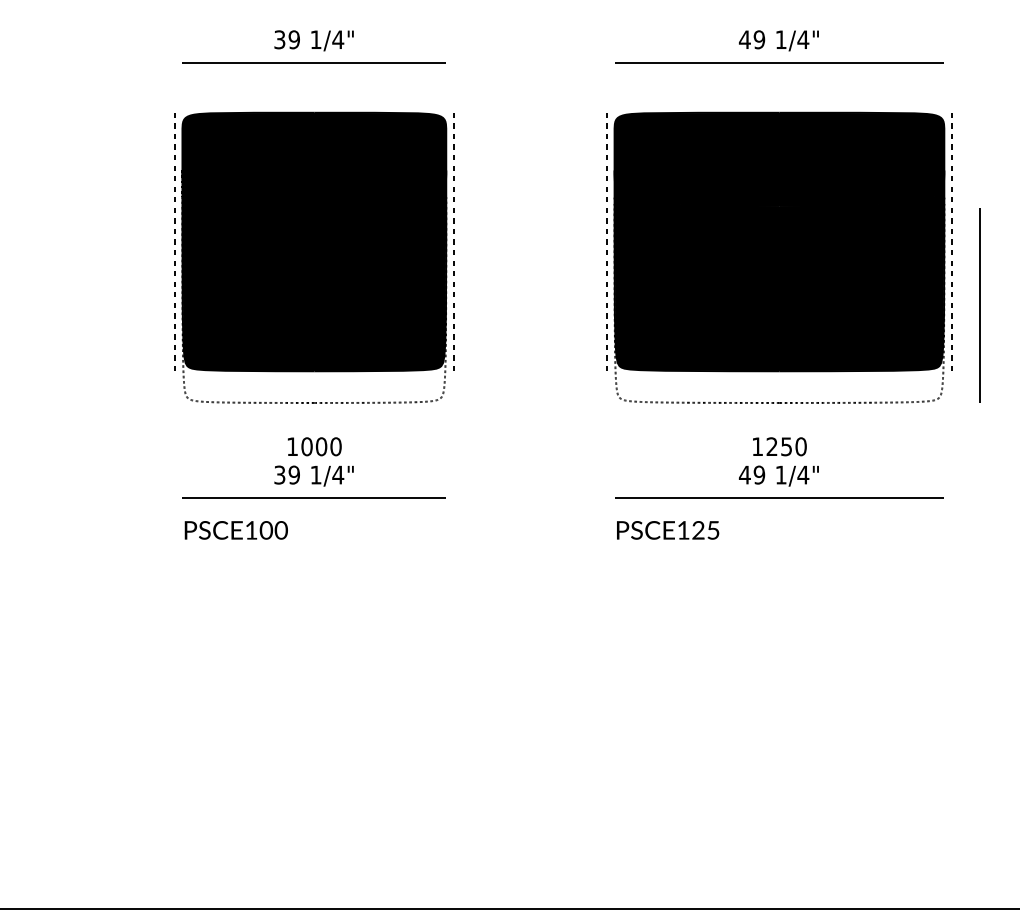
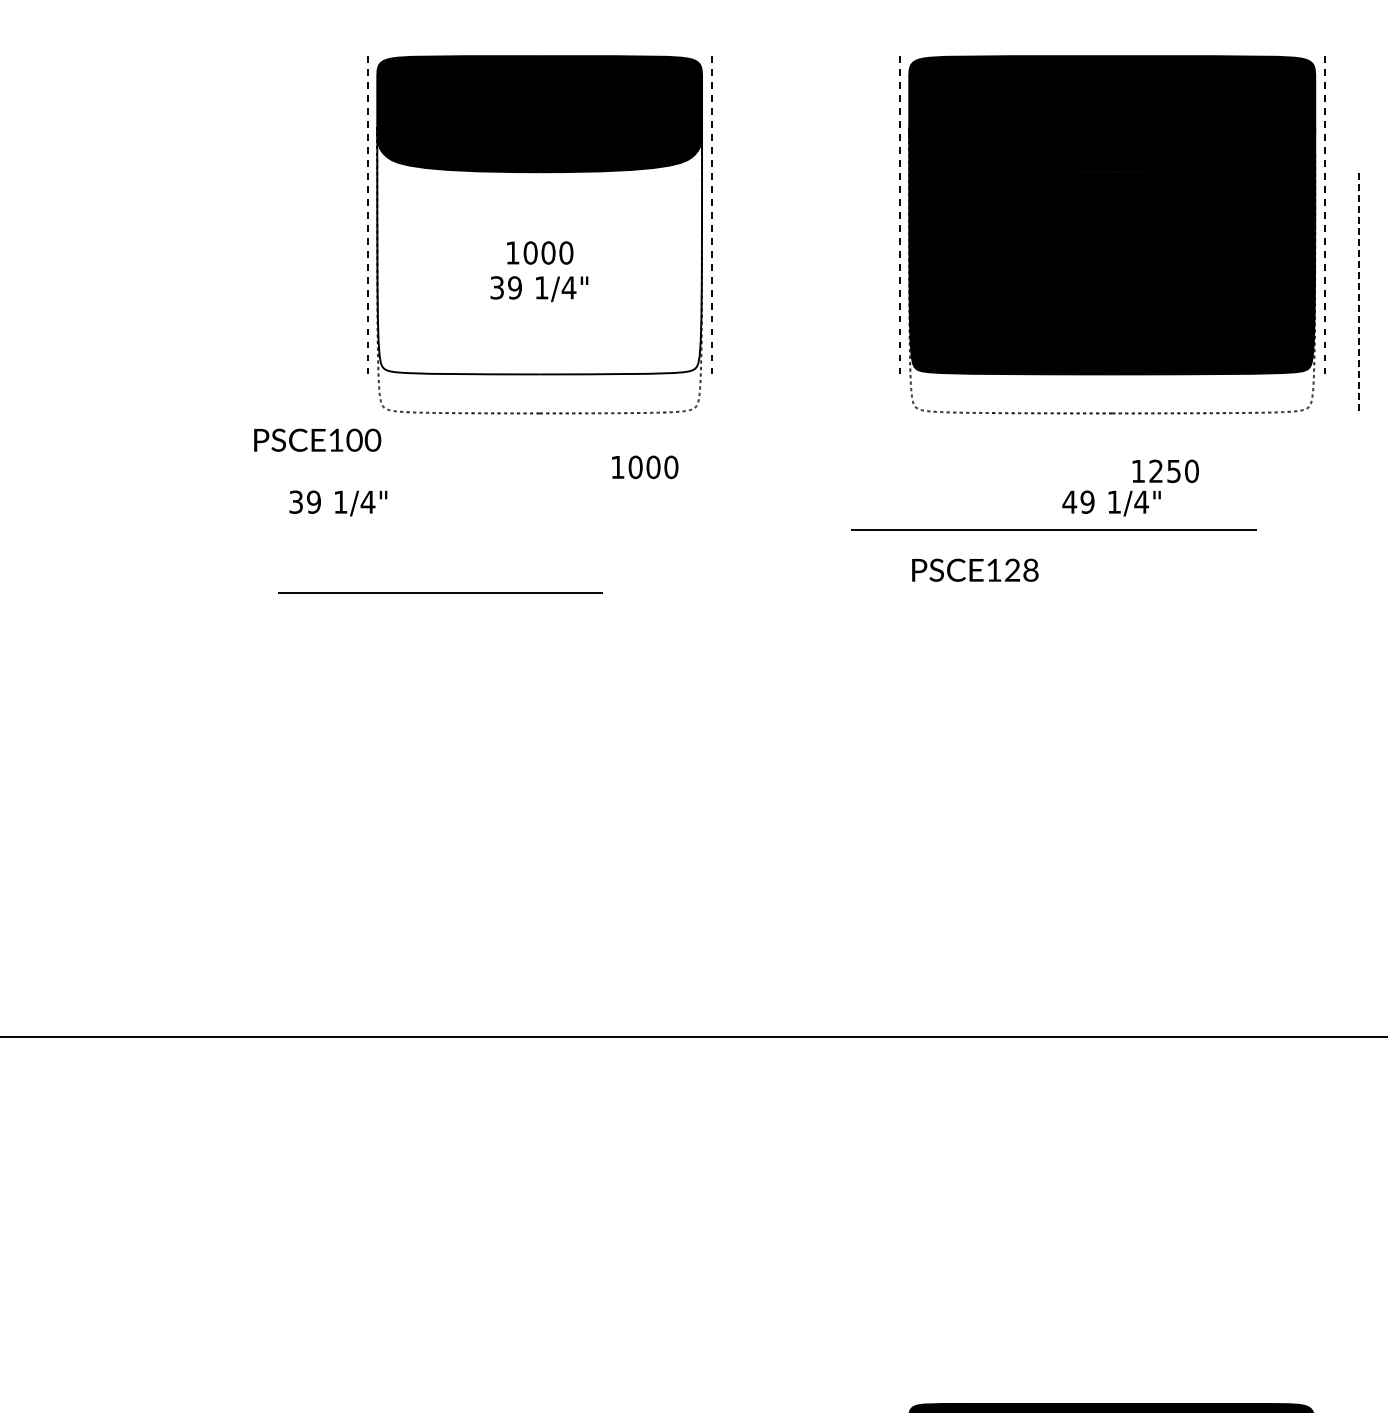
fill: (314, 271) -> (539, 251), removed
line: (980, 305) -> (1359, 293), solid -> dashed
text: (315, 446) -> (645, 467), moved
text: (779, 446) -> (1165, 471), moved
text: (314, 476) -> (338, 503), moved
line: (314, 497) -> (440, 592), moved
line: (778, 497) -> (1053, 529), moved
text: (236, 529) -> (317, 439), moved
text: (713, 529) -> (1030, 569), PSCE125 -> PSCE128

